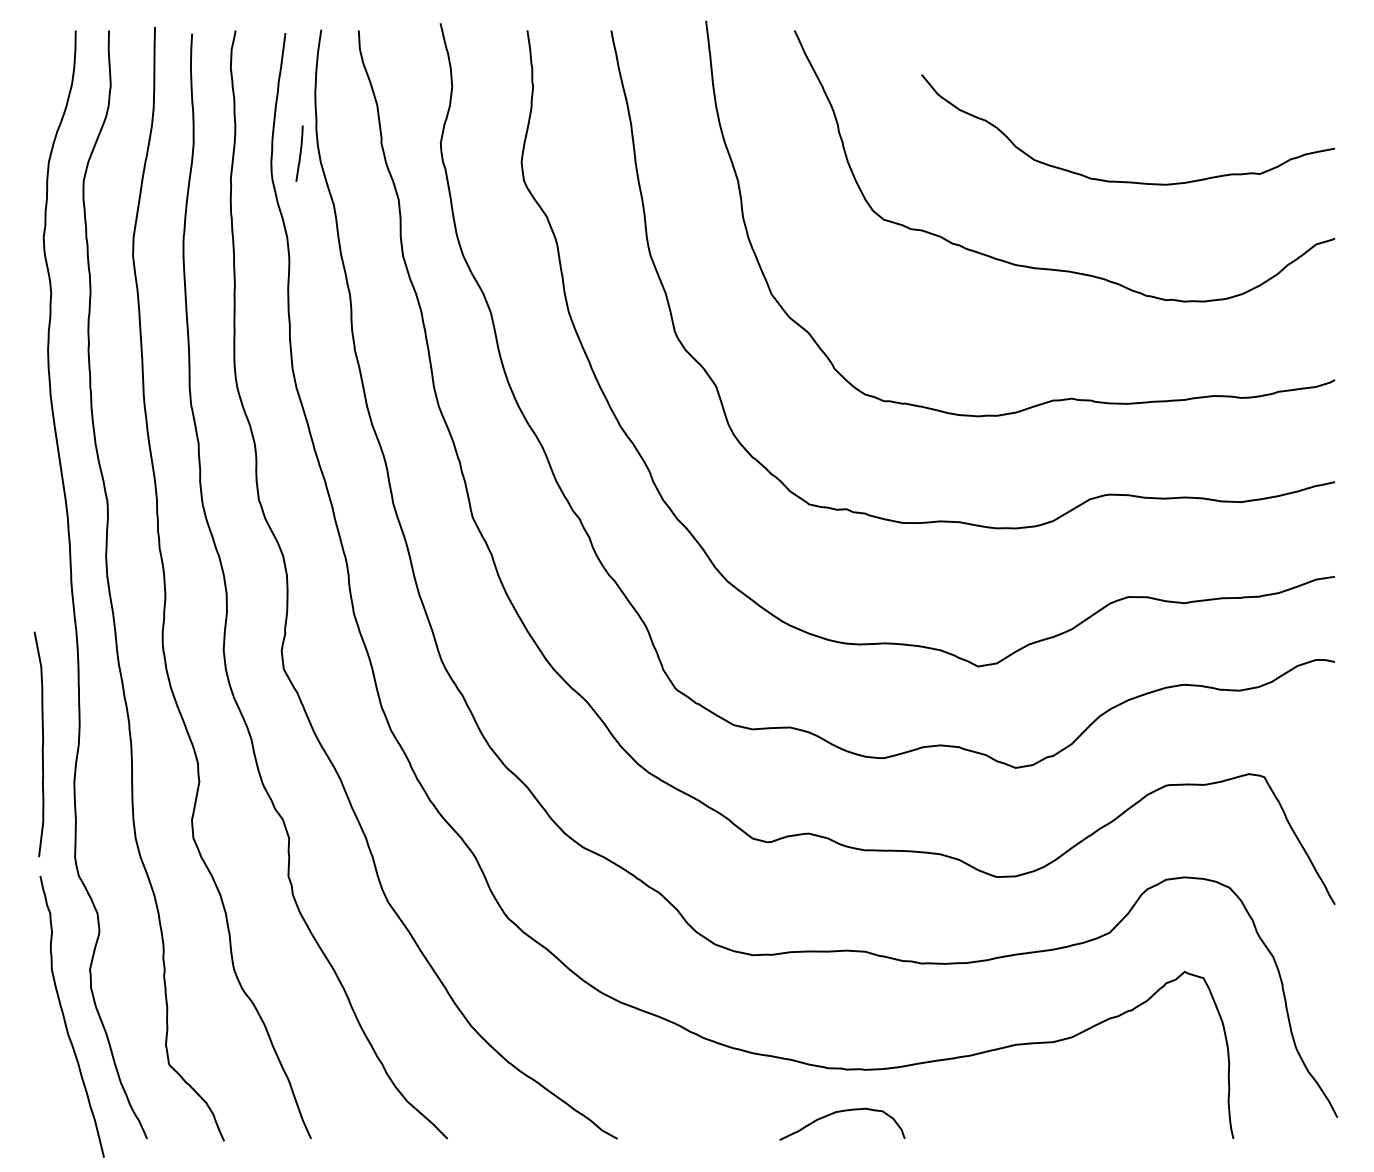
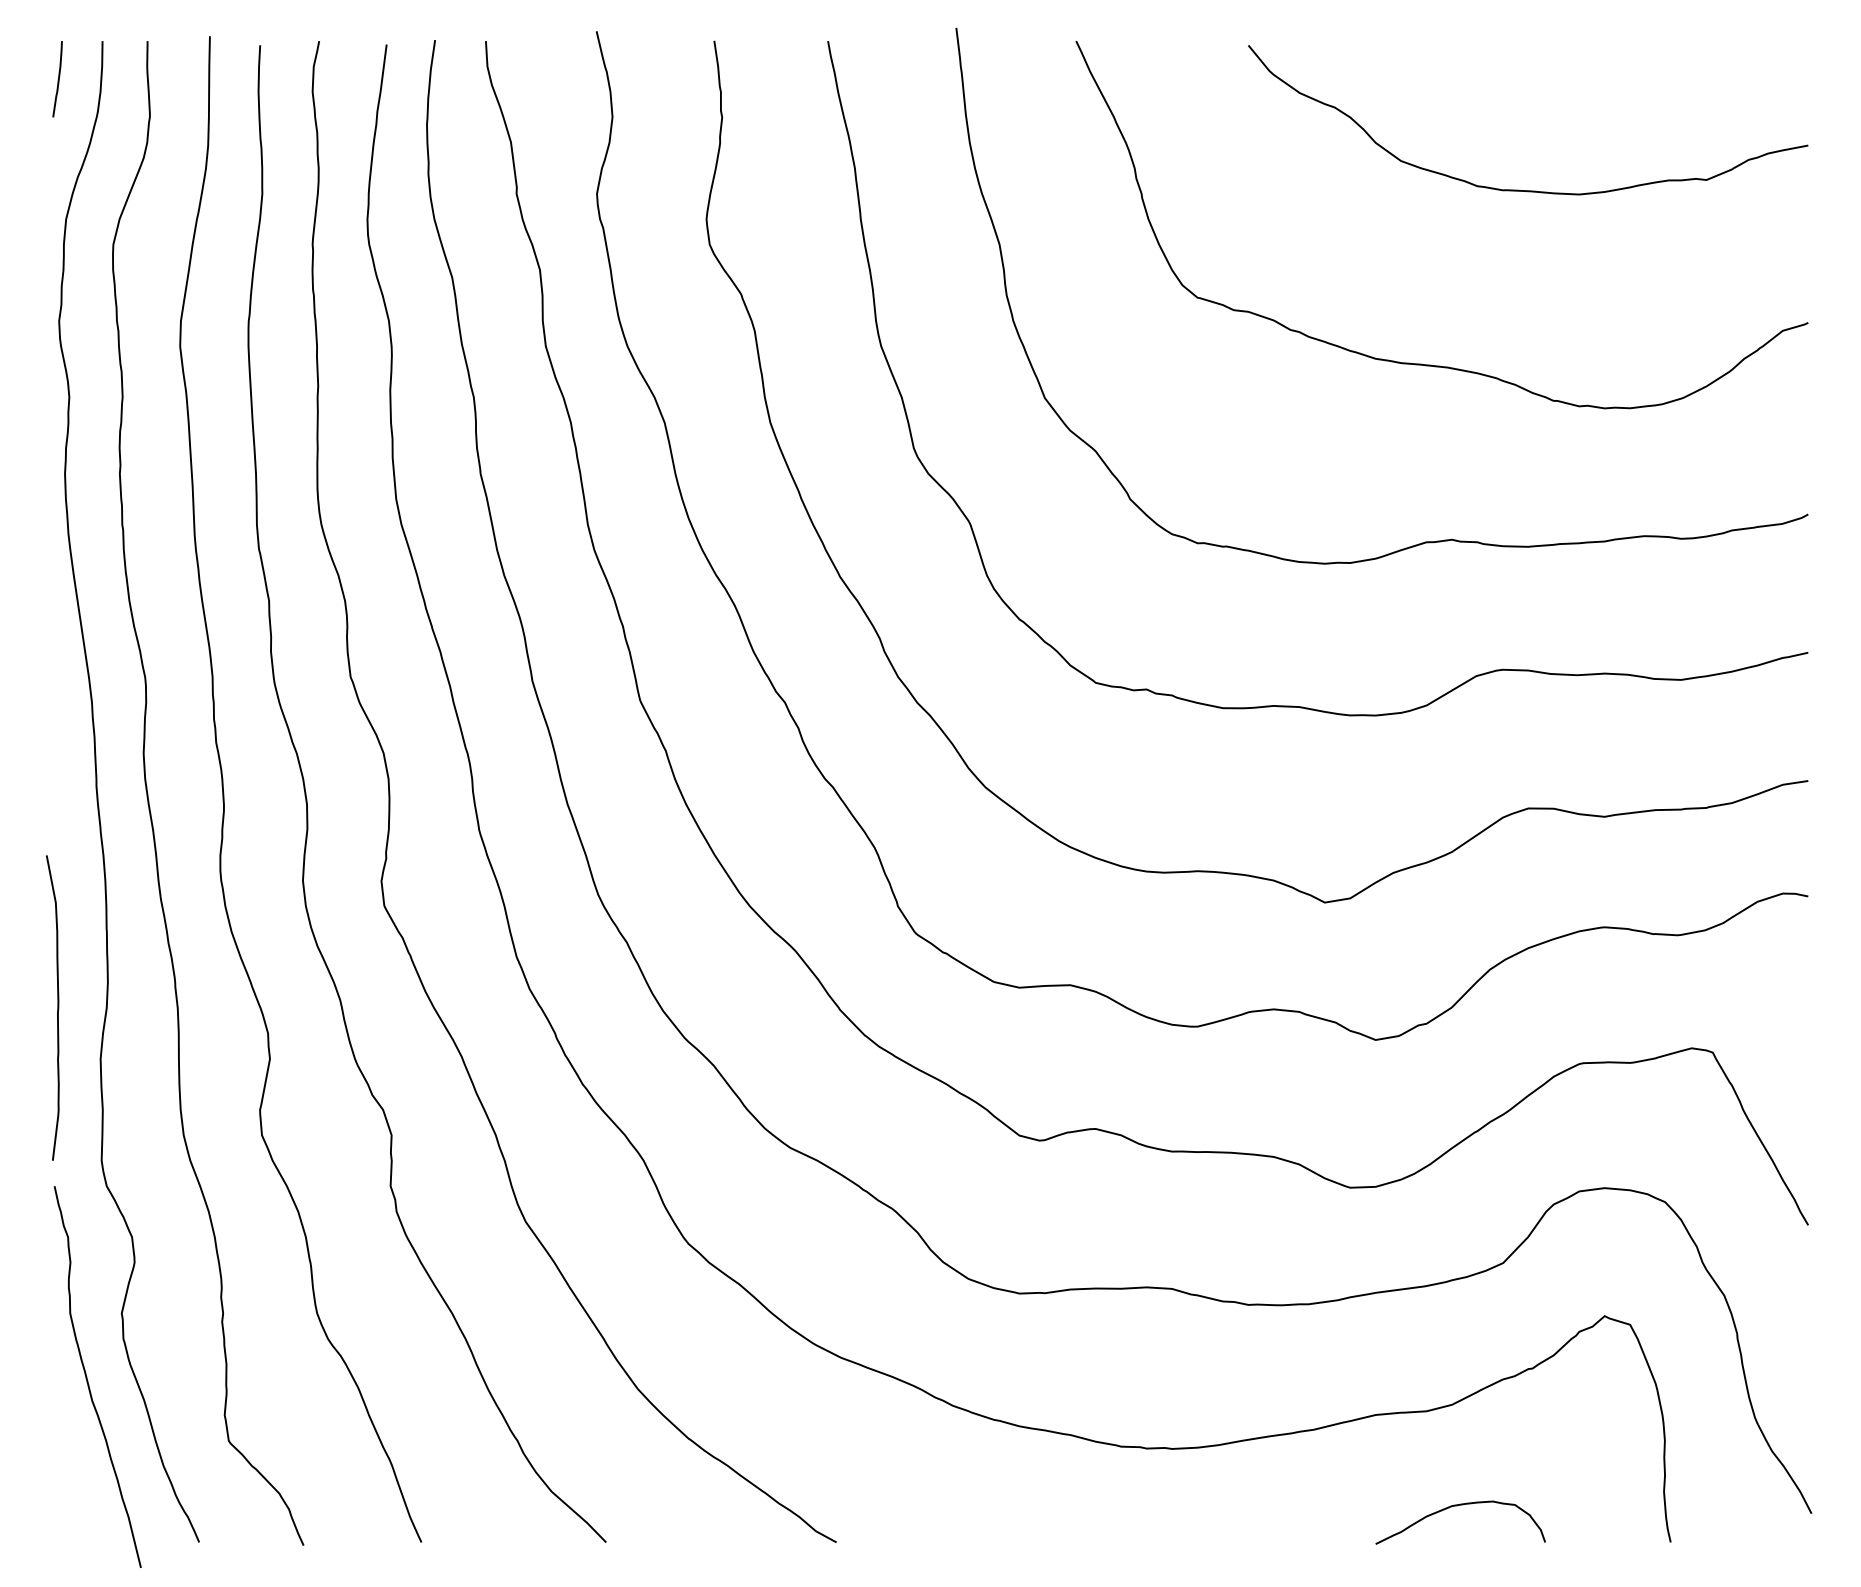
curve: (299, 153) -> (57, 79), moved
curve: (1128, 181) -> (1528, 190), moved
curve: (841, 1112) -> (1459, 1506), moved

